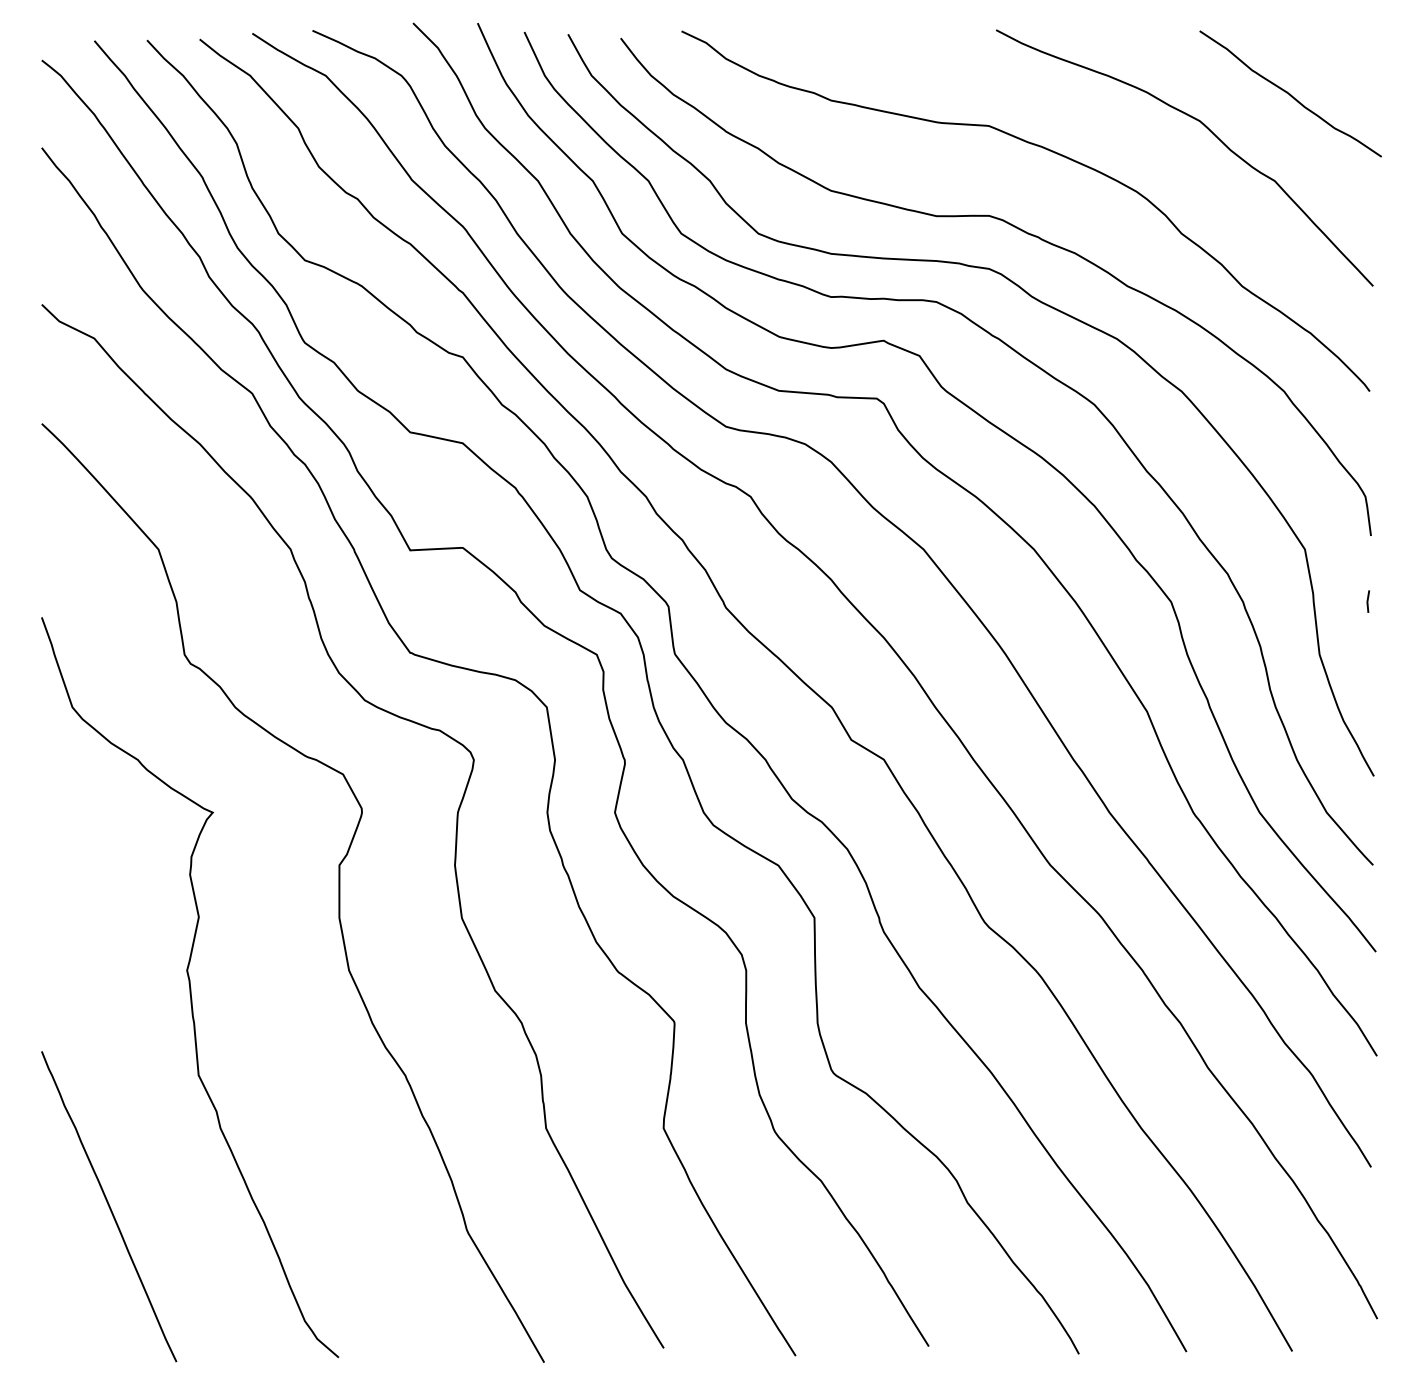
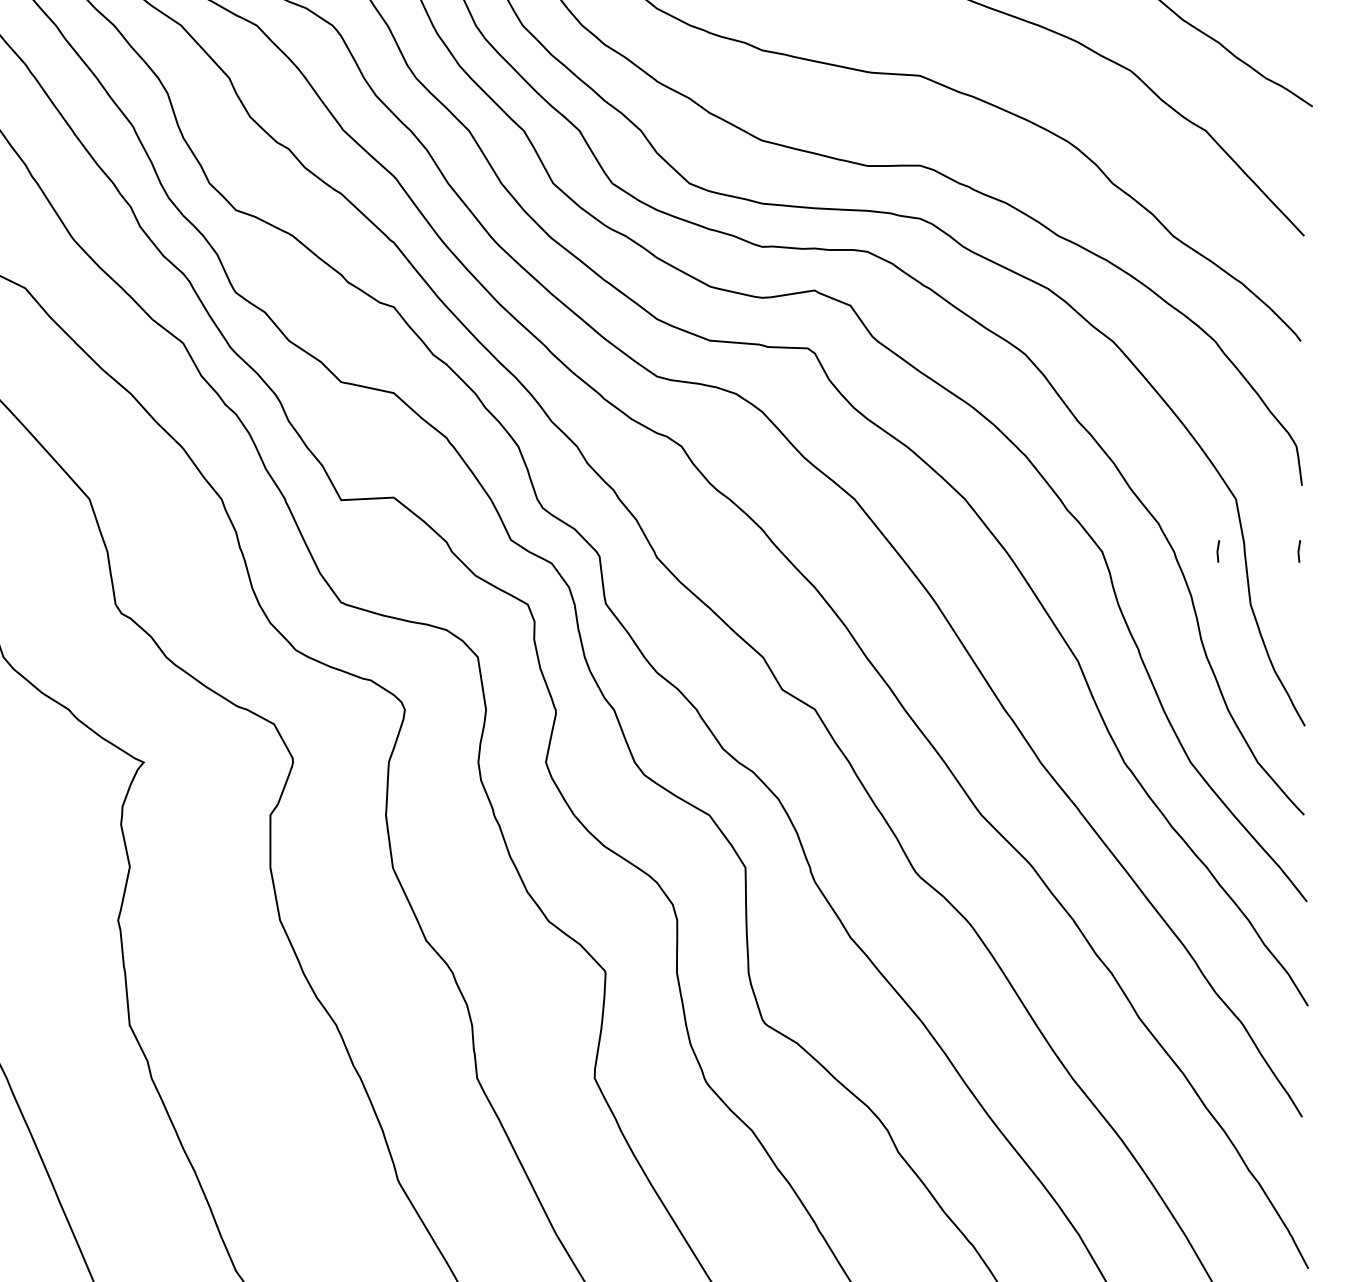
line: (1286, 601) -> (1217, 551), added

